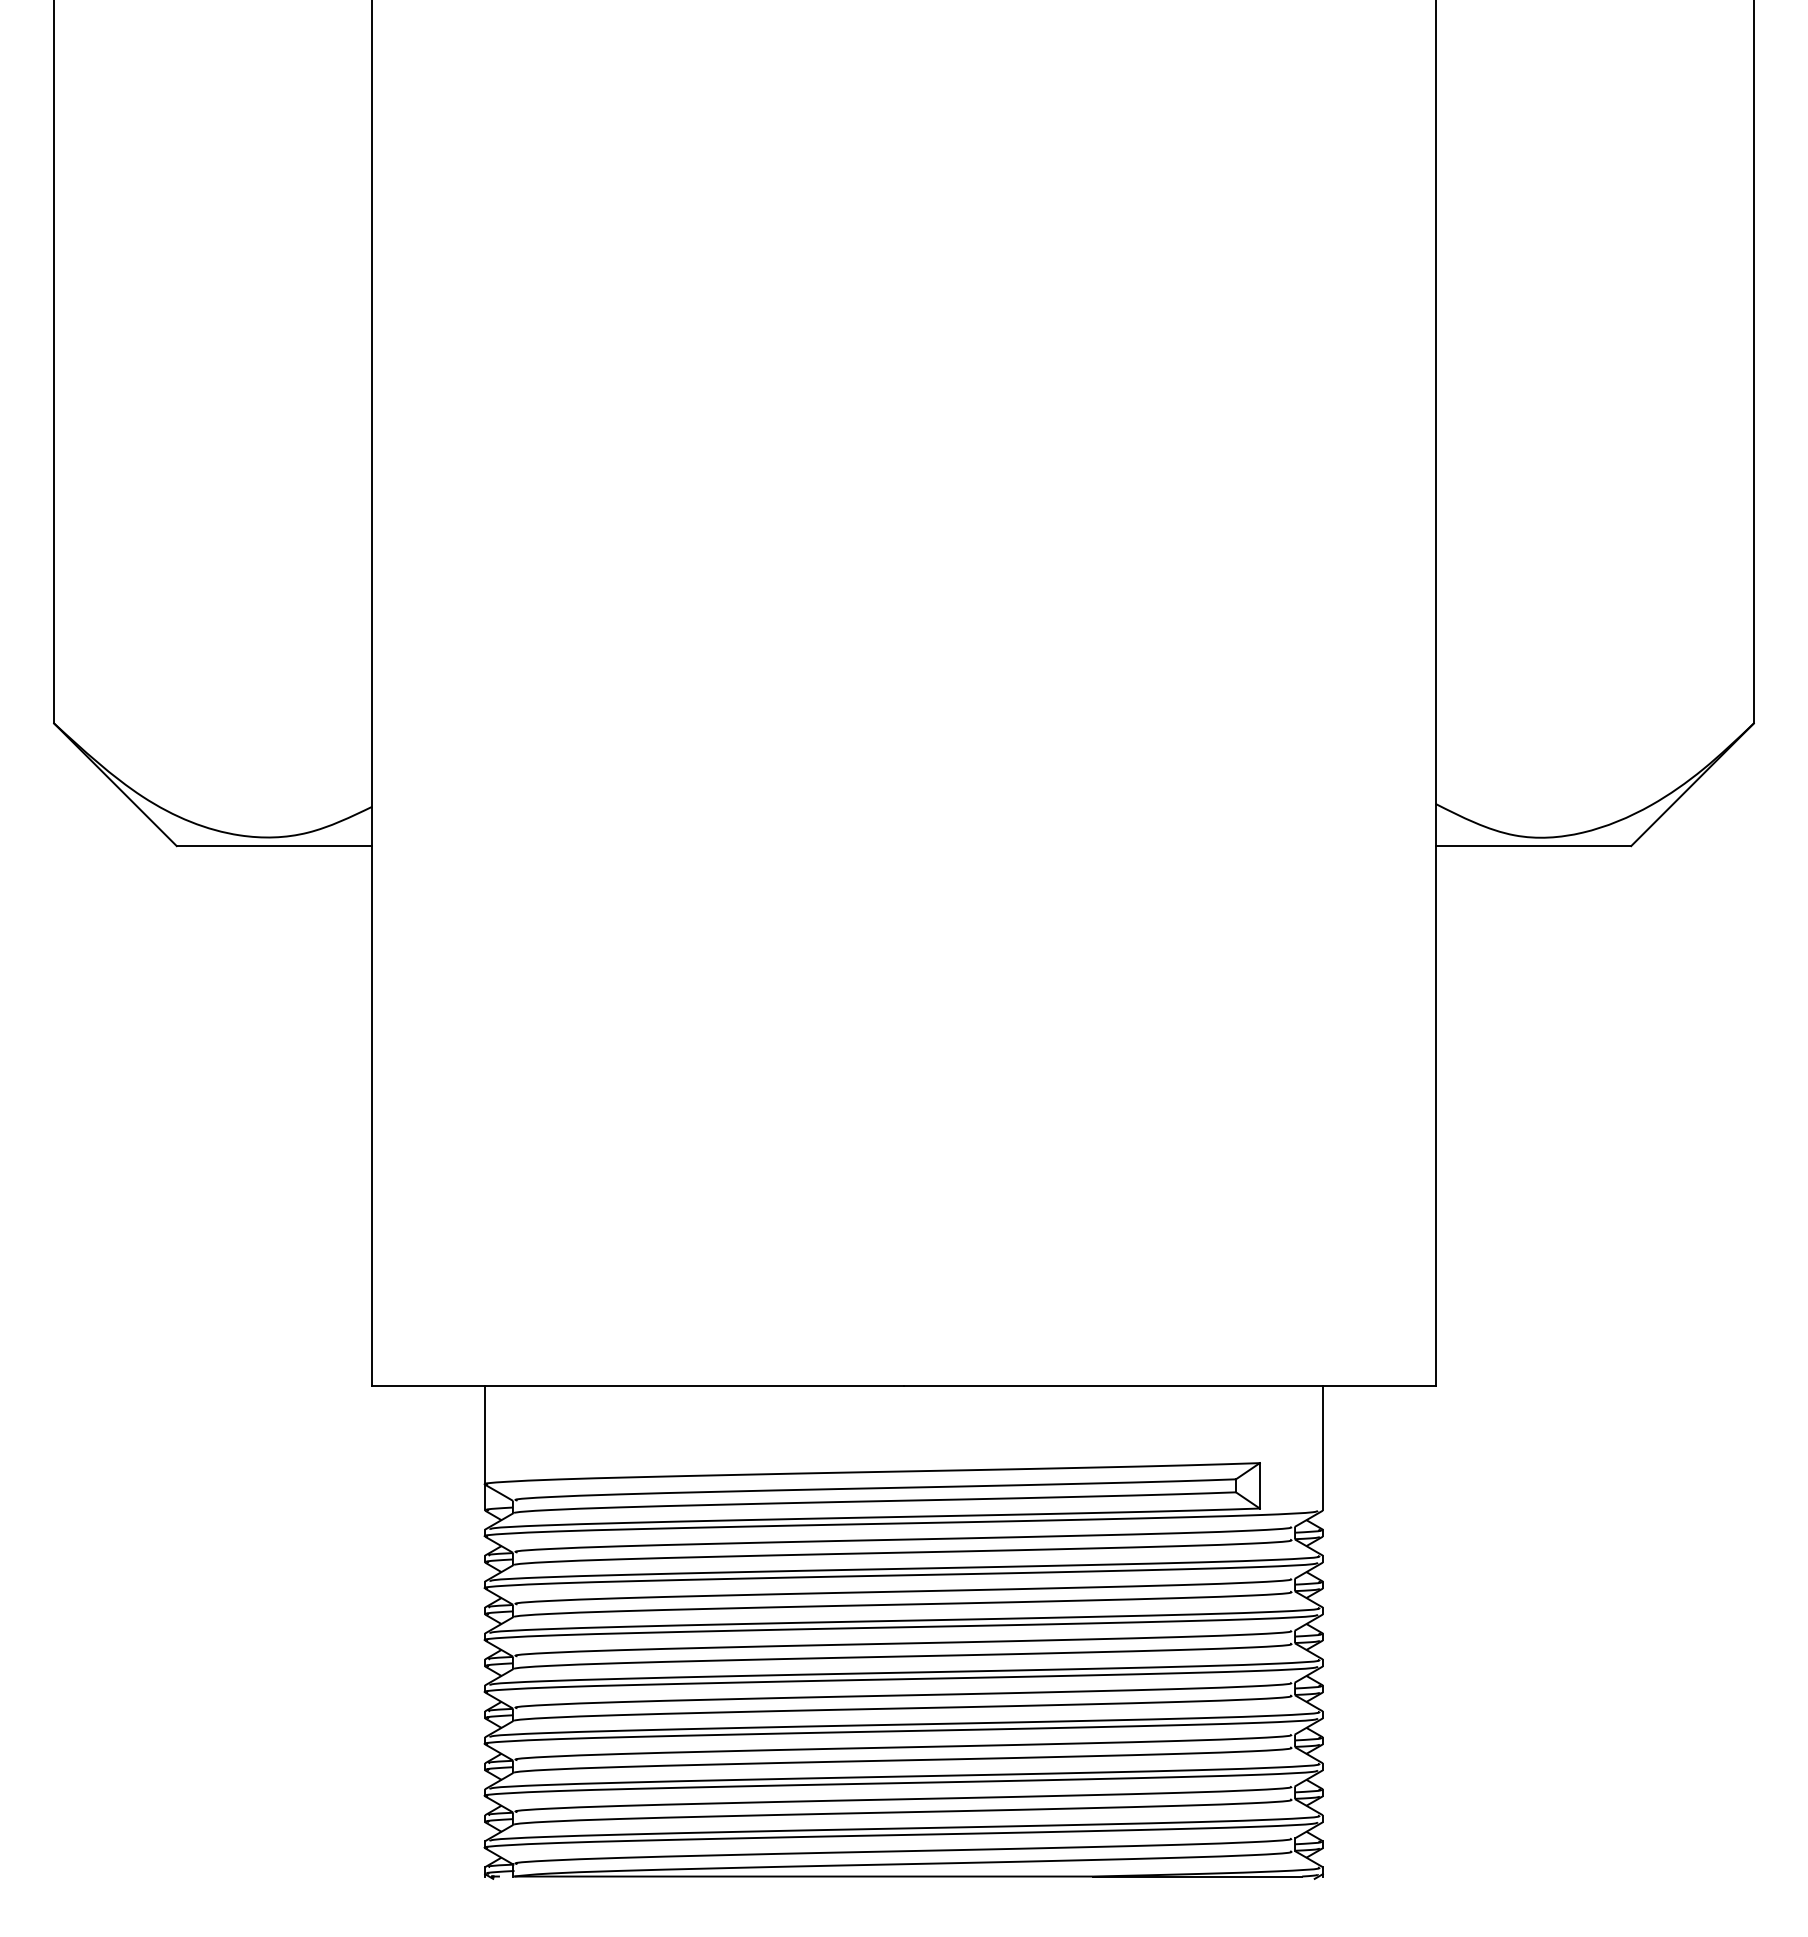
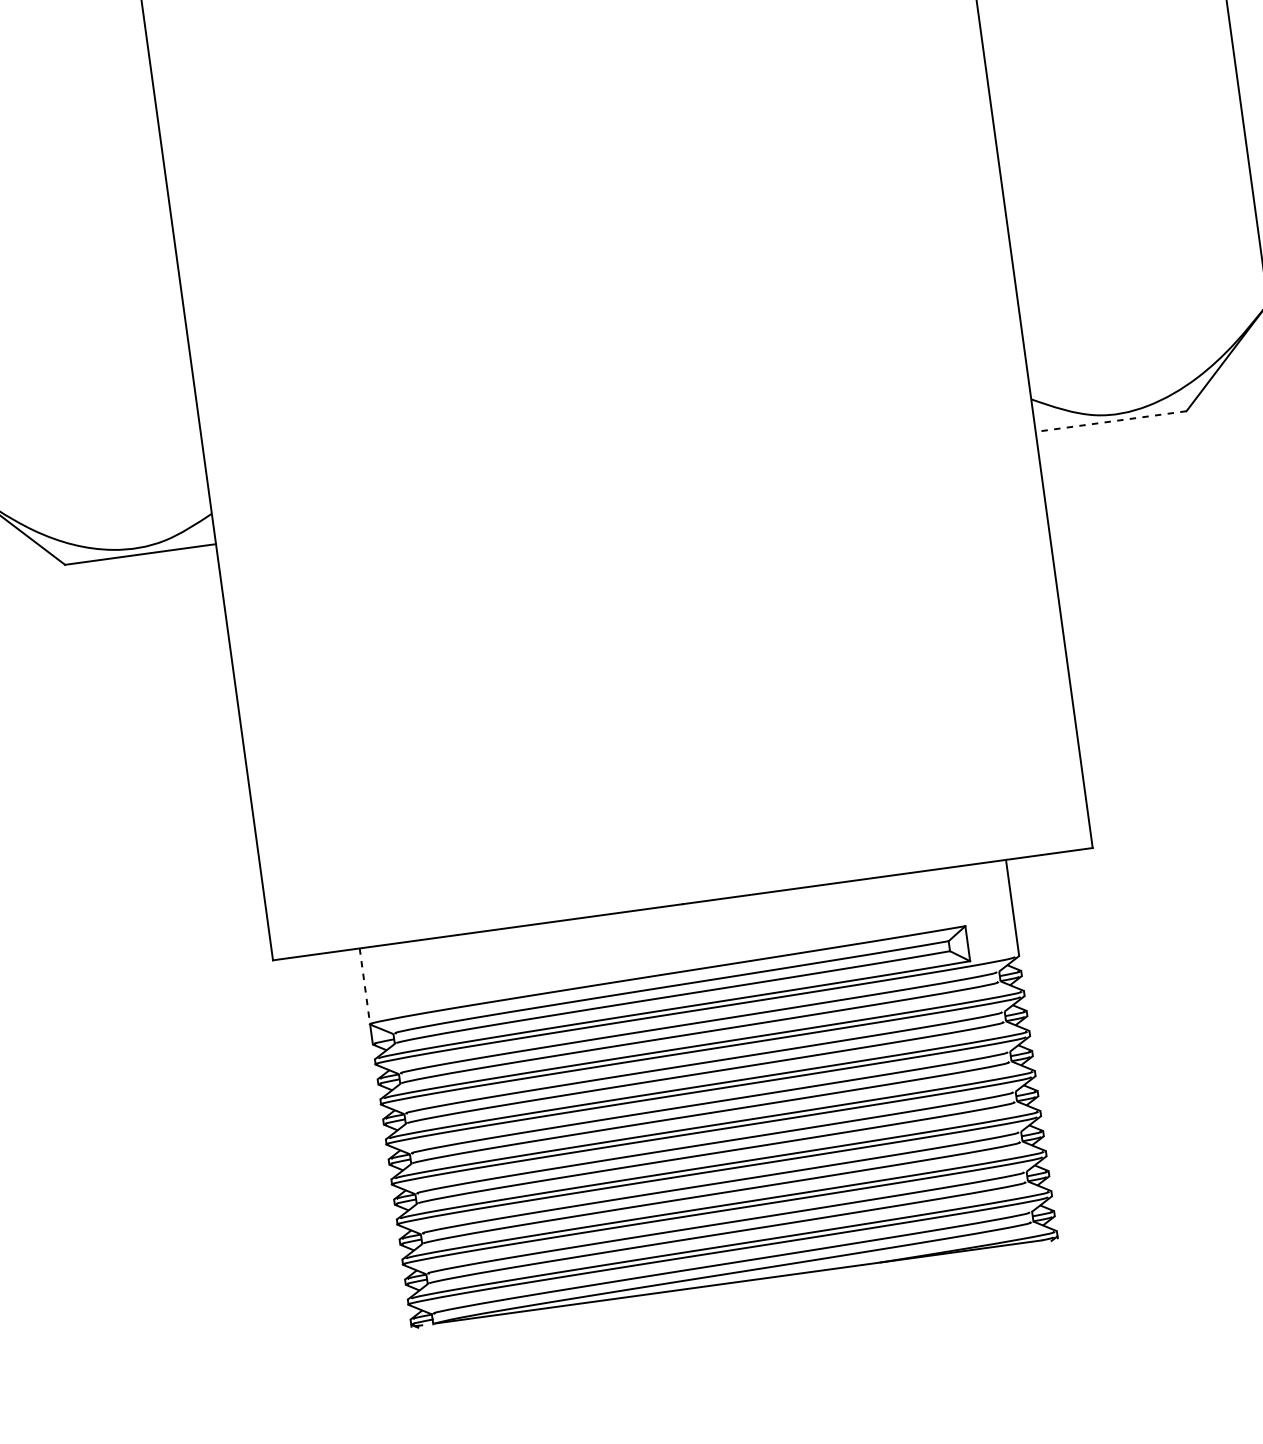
line: (1533, 846) -> (1111, 421), solid -> dashed
line: (484, 1435) -> (364, 986), solid -> dashed

